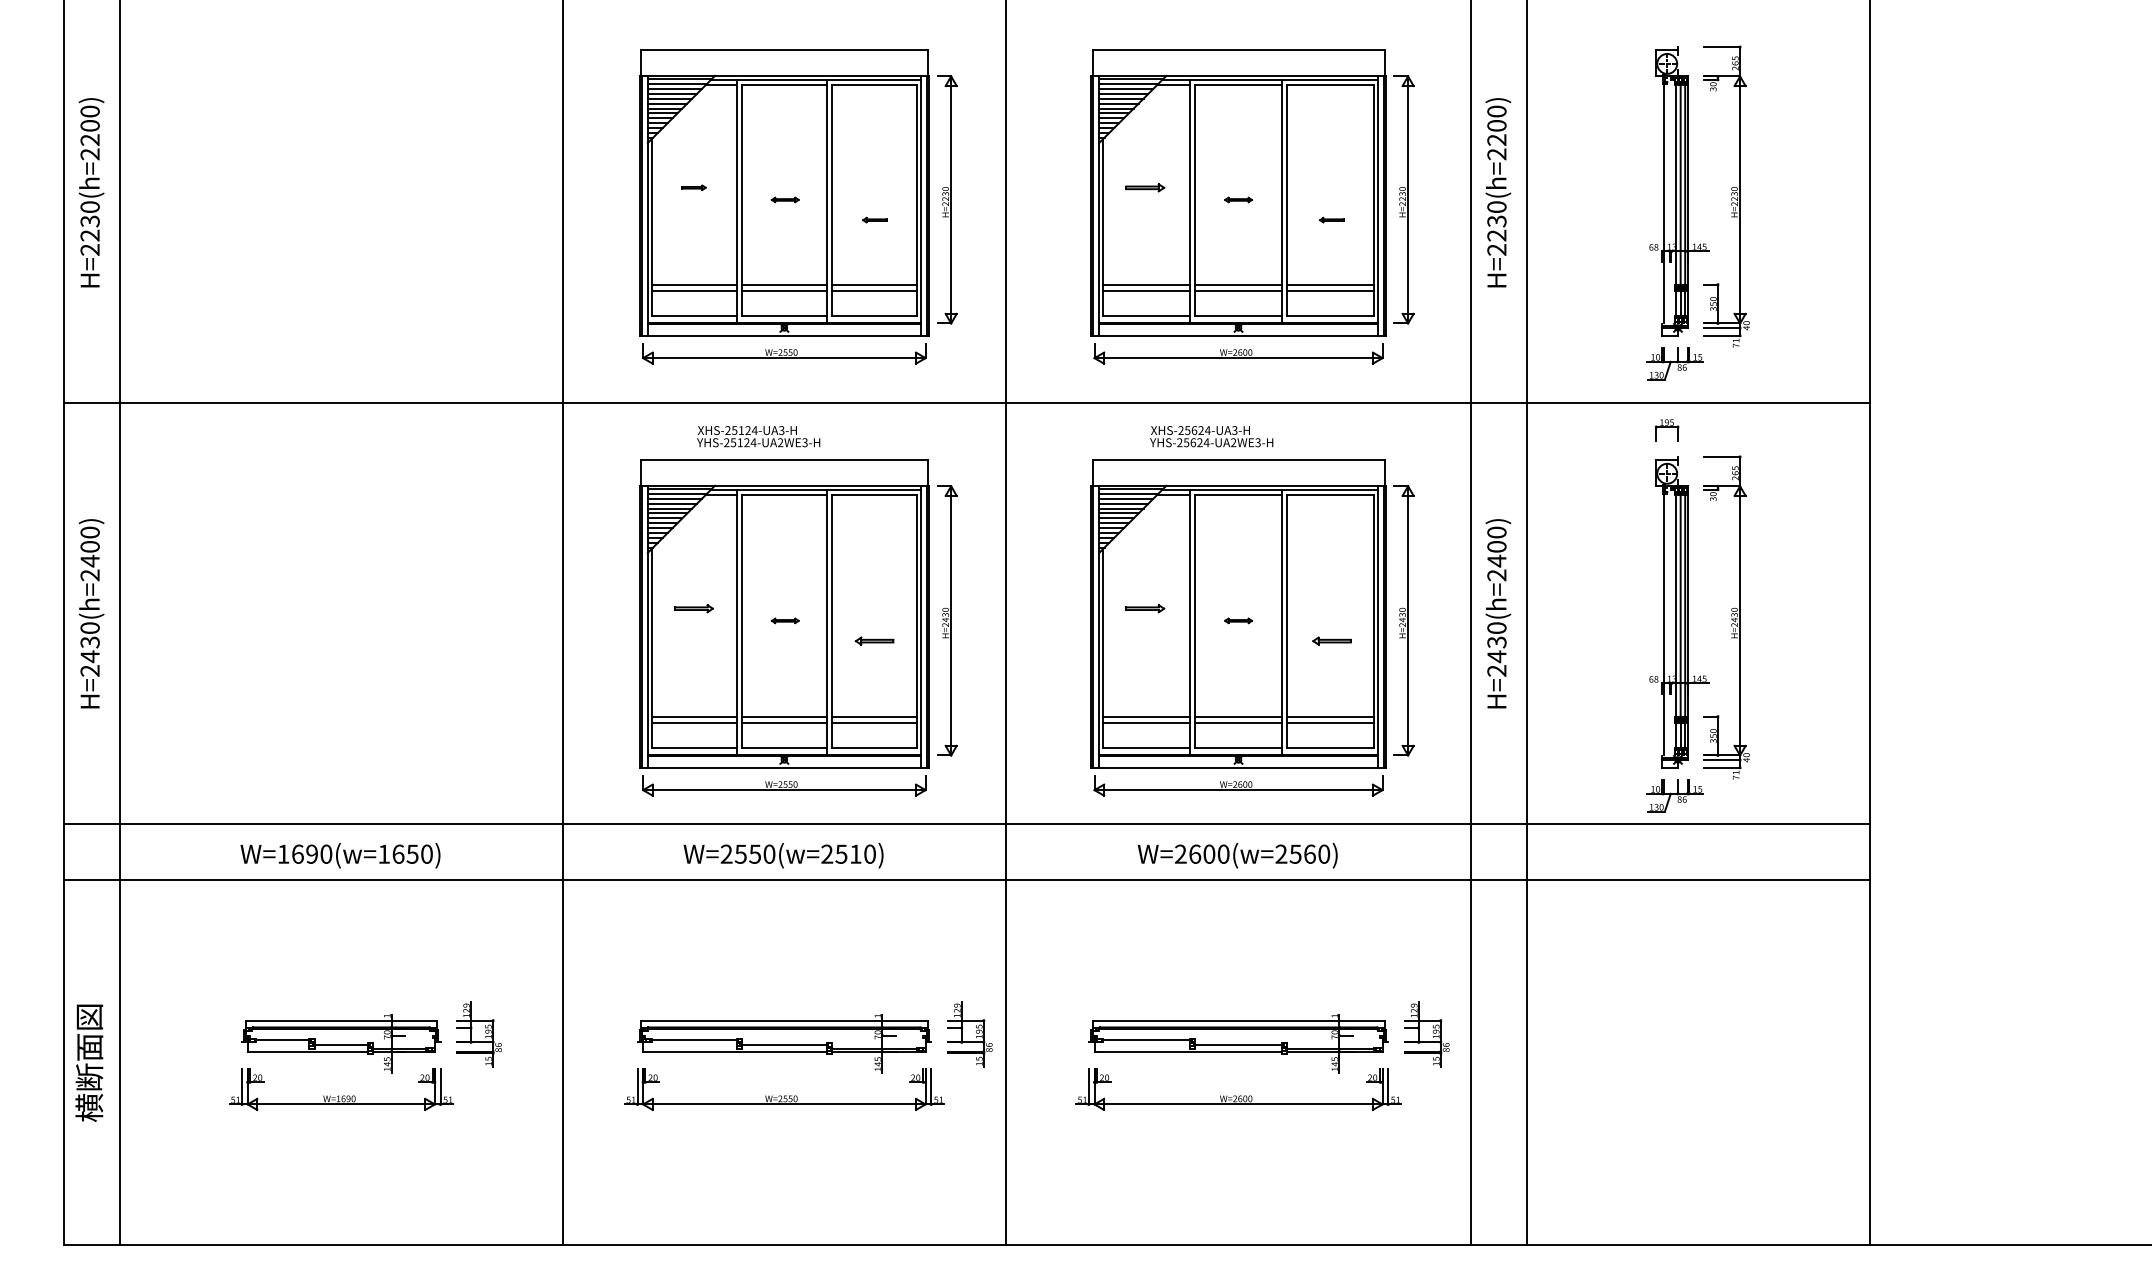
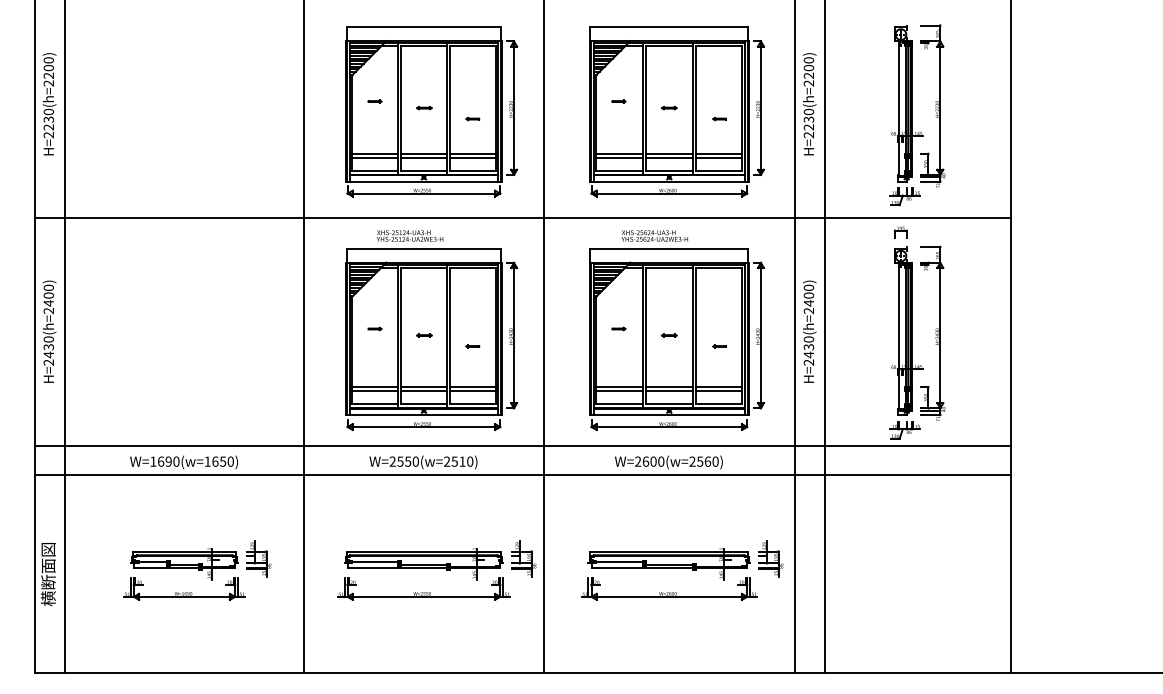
part: (1144, 187) -> (618, 101), size x0.62
part: (692, 607) -> (374, 328), size x0.62
part: (1144, 607) -> (618, 328), size x0.62
part: (874, 641) -> (472, 346), size x0.62
part: (1331, 641) -> (719, 346), size x0.62

